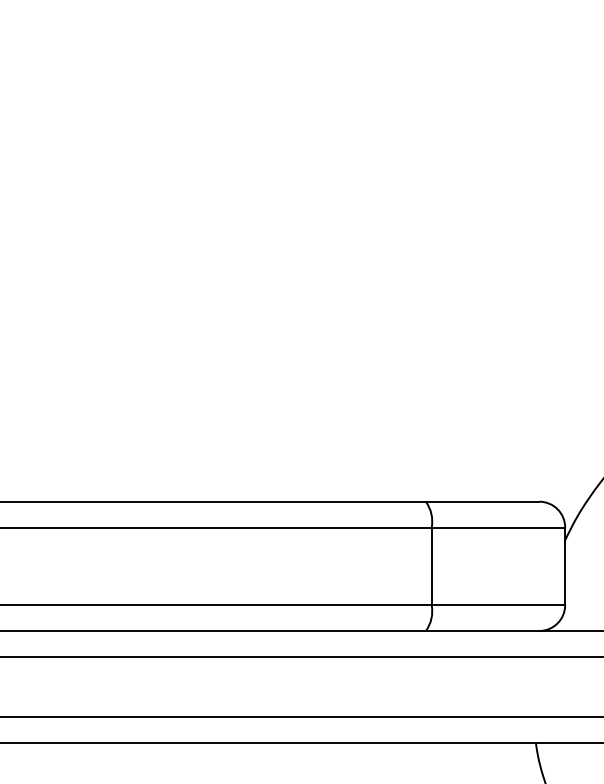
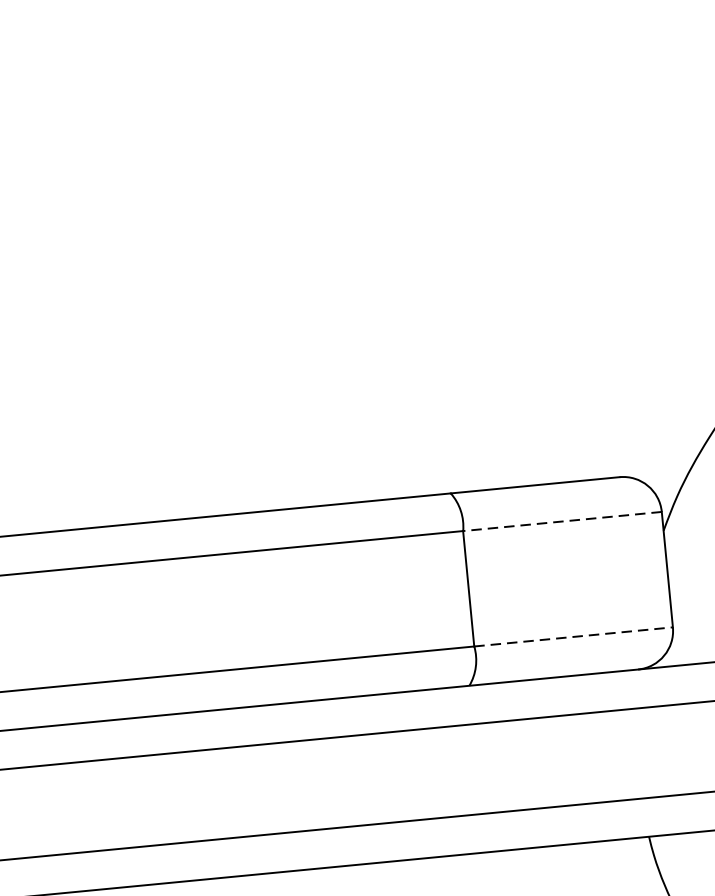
line: (498, 527) -> (562, 521), solid -> dashed
line: (498, 605) -> (573, 637), solid -> dashed

